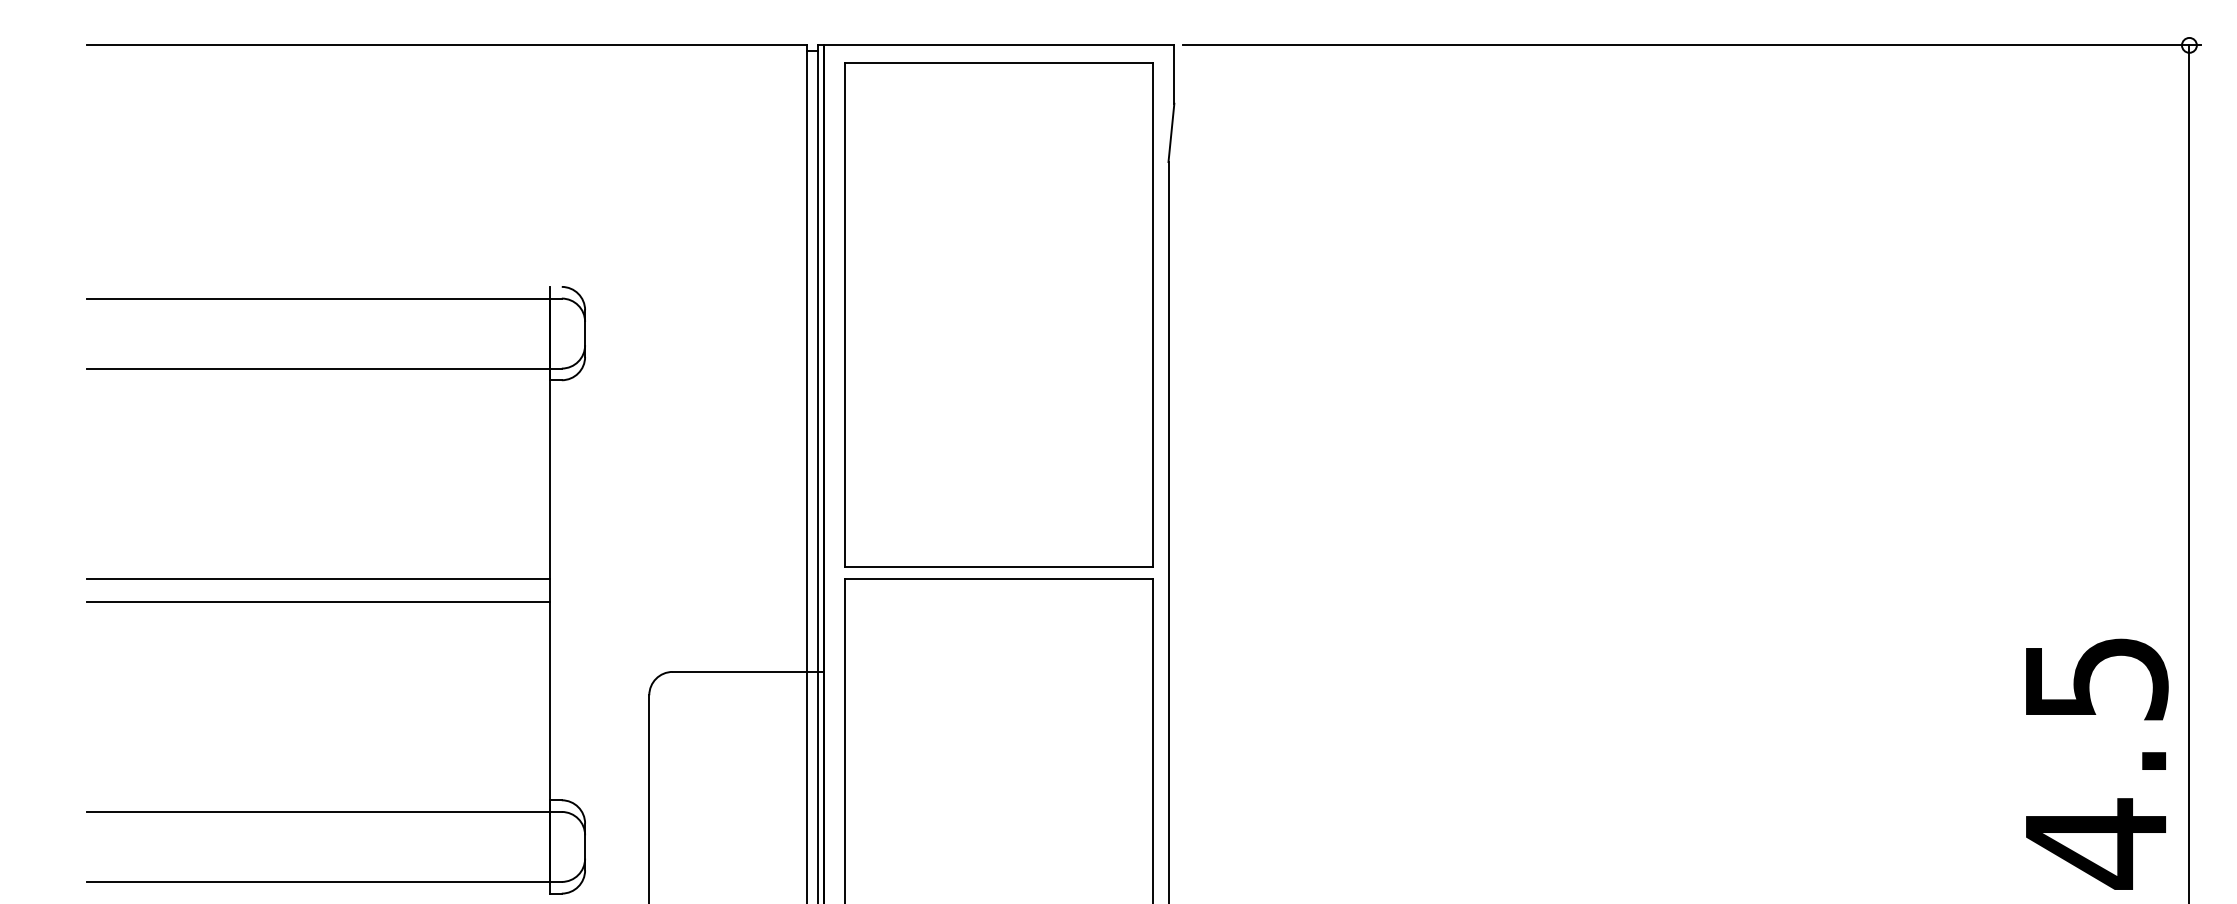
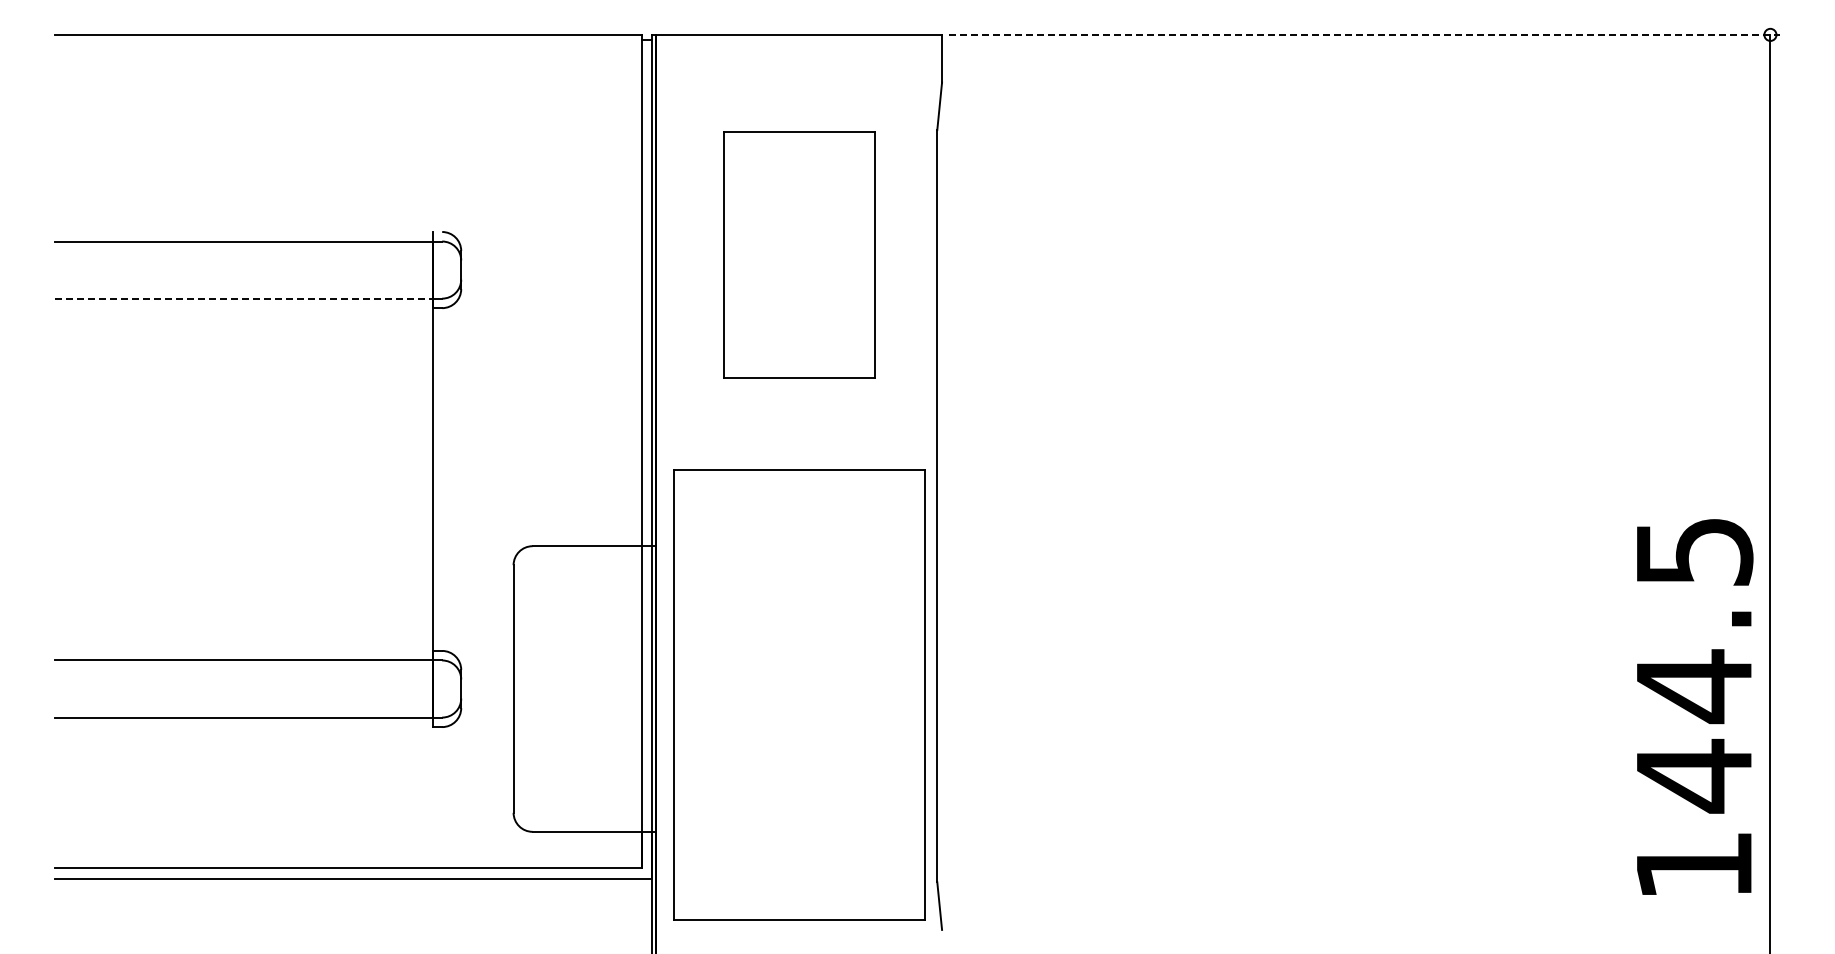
line: (1691, 44) -> (1364, 34), solid -> dashed
part: (999, 314) -> (799, 254), size x0.6
line: (318, 368) -> (243, 298), solid -> dashed
line: (318, 579) -> (243, 470), removed
line: (318, 602) -> (243, 489), removed

